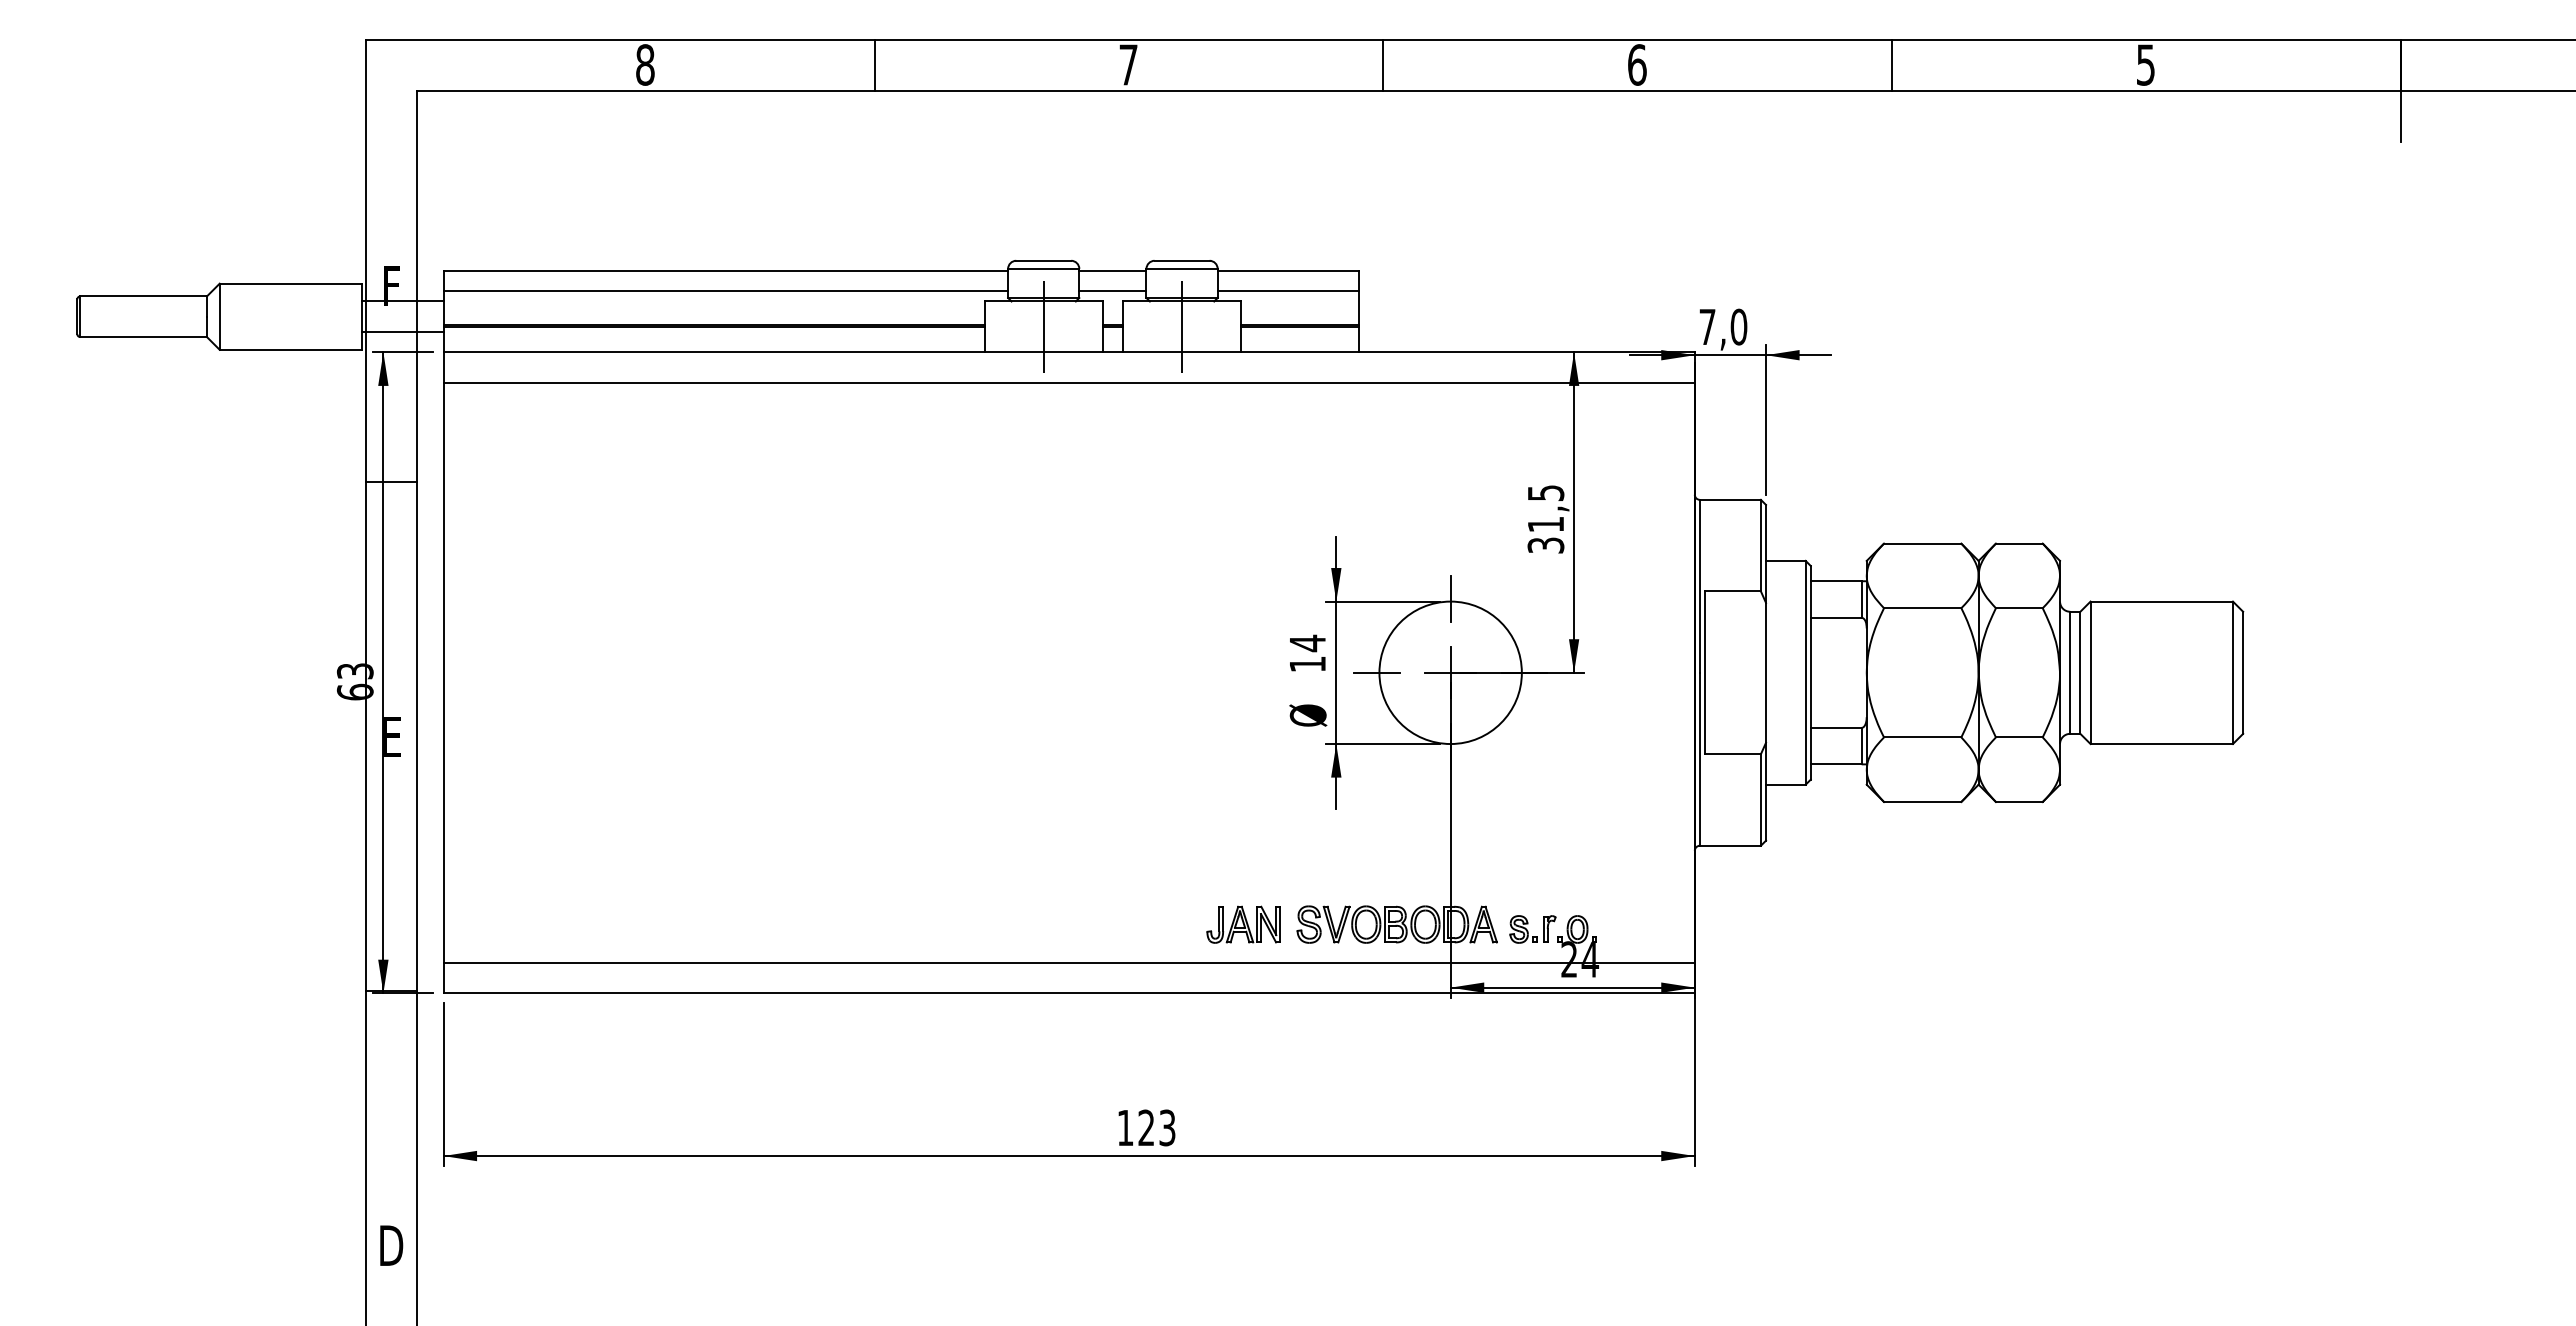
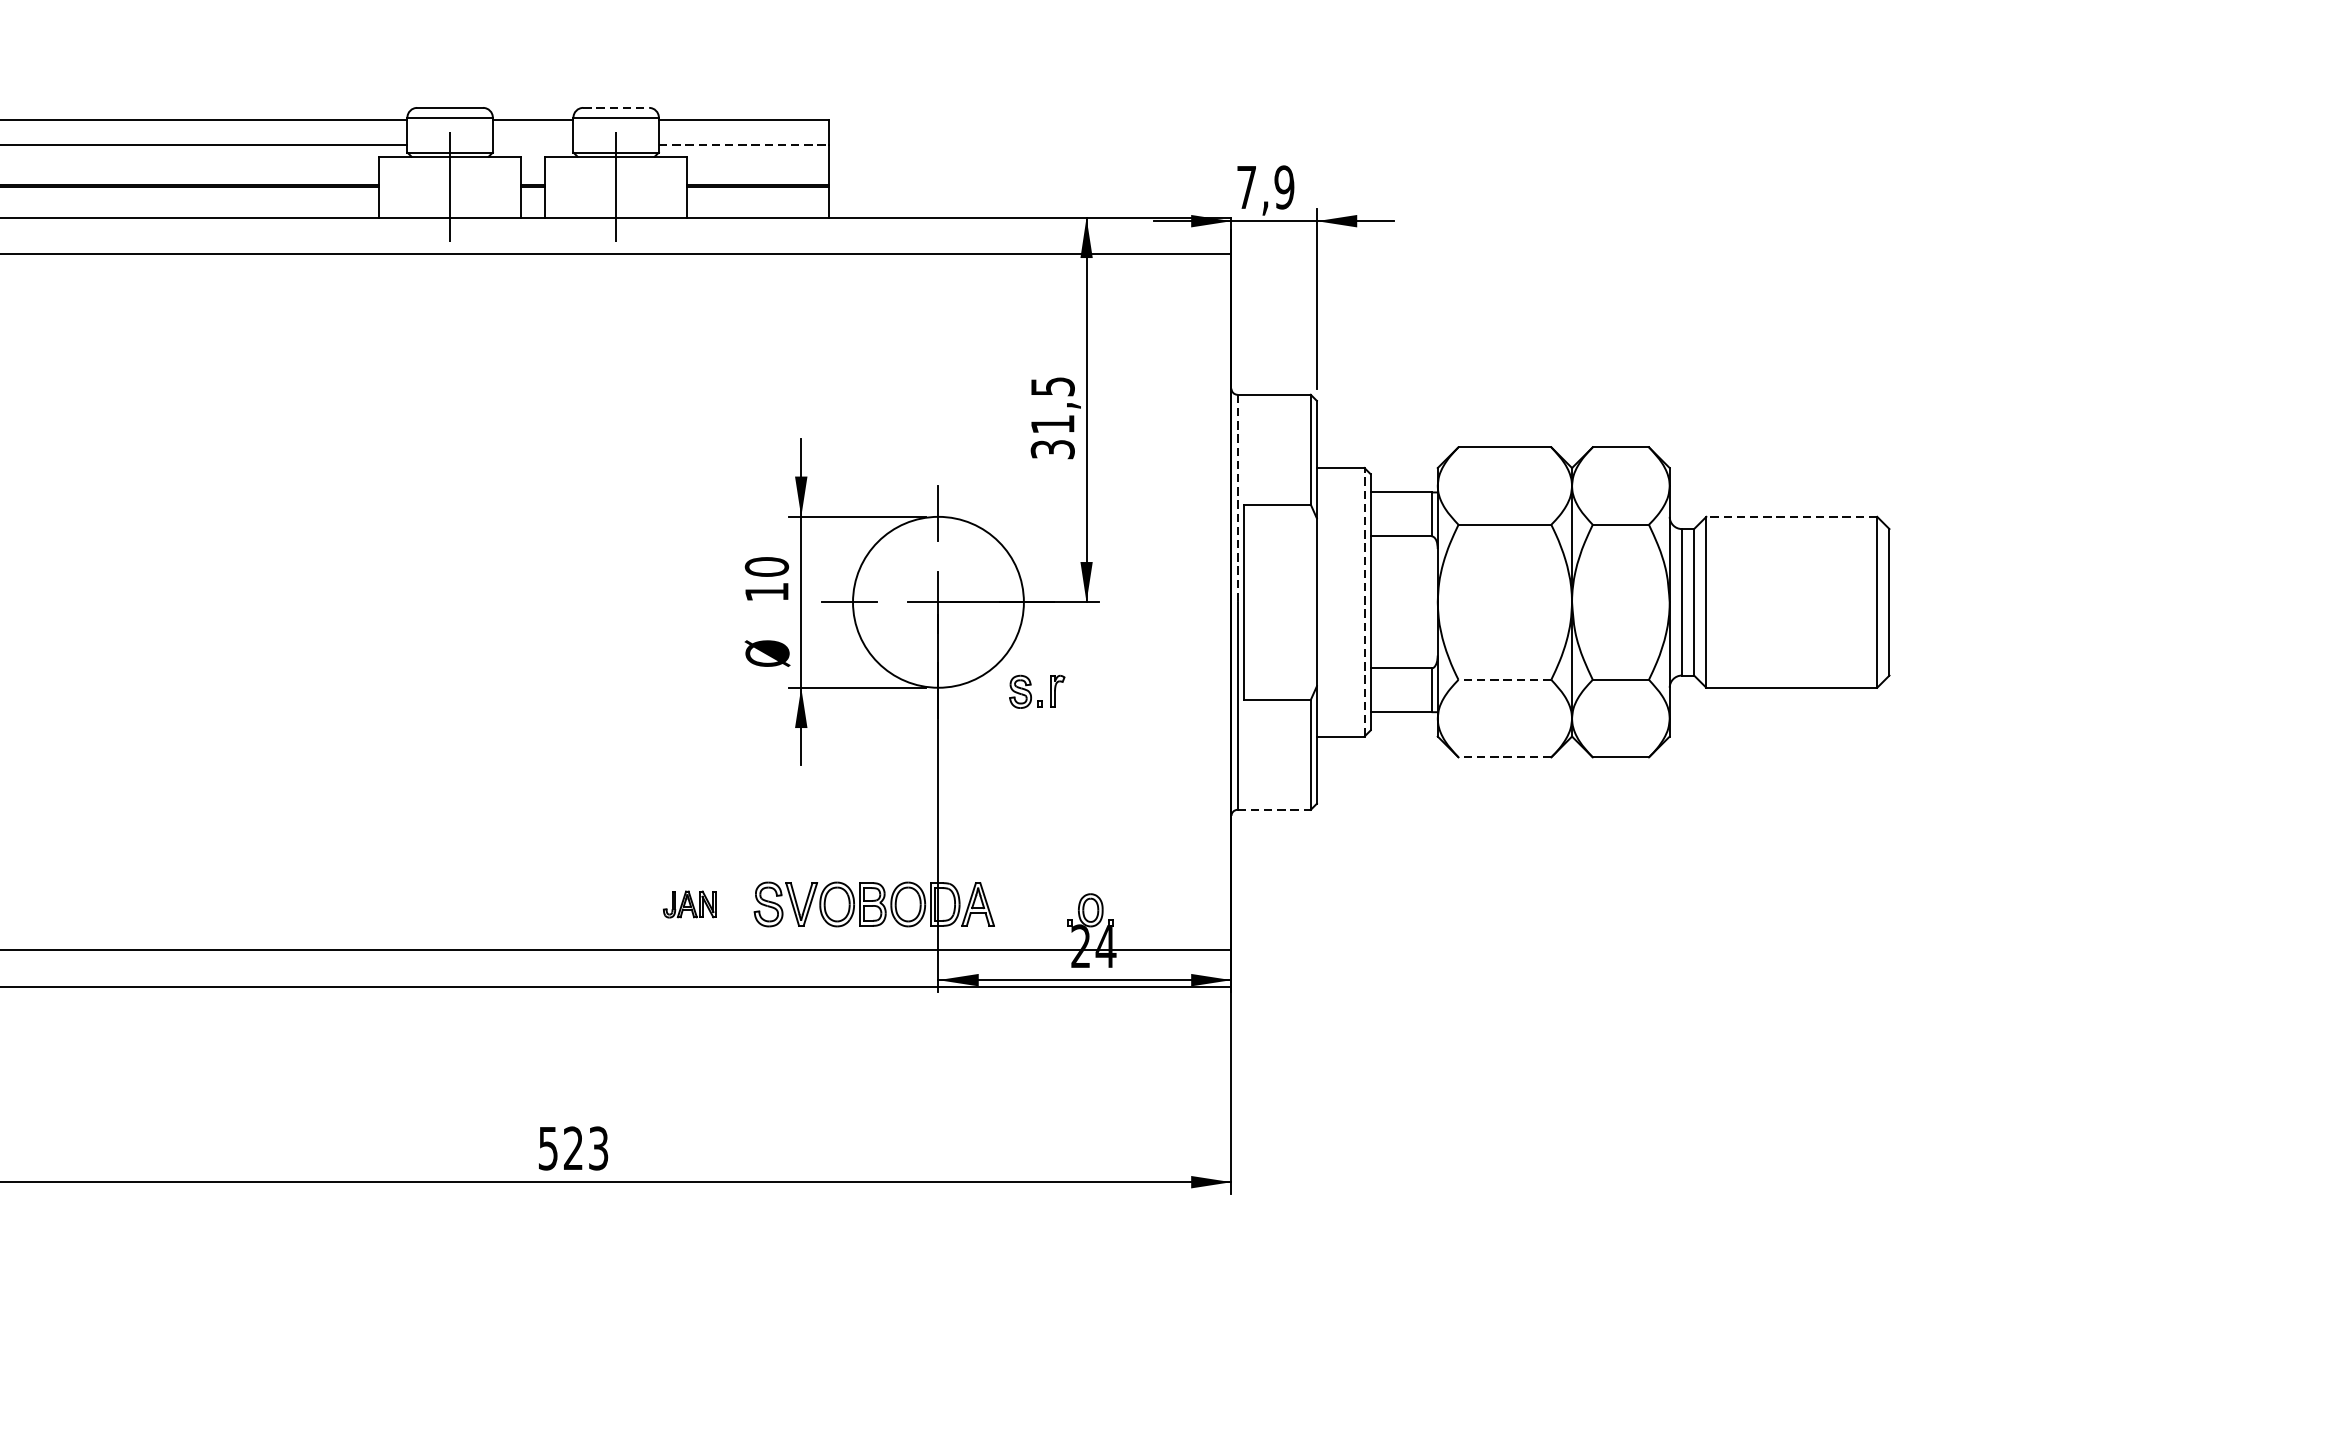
line: (1182, 260) -> (616, 107), solid -> dashed
line: (1112, 291) -> (532, 144), removed
line: (1288, 291) -> (743, 144), solid -> dashed
text: (1738, 326) -> (1283, 186), 7,0 -> 7,9
line: (1699, 586) -> (1237, 498), solid -> dashed
line: (2161, 601) -> (1791, 516), solid -> dashed
text: (1307, 643) -> (766, 567), 14 -> 10
line: (1805, 672) -> (1364, 601), solid -> dashed
line: (1922, 737) -> (1504, 679), solid -> dashed
line: (1922, 802) -> (1504, 757), solid -> dashed
line: (1730, 845) -> (1274, 809), solid -> dashed
part: (1243, 924) -> (689, 904), size x0.6
part: (1532, 929) -> (1036, 691), moved
text: (1125, 1128) -> (548, 1149), 123 -> 523

